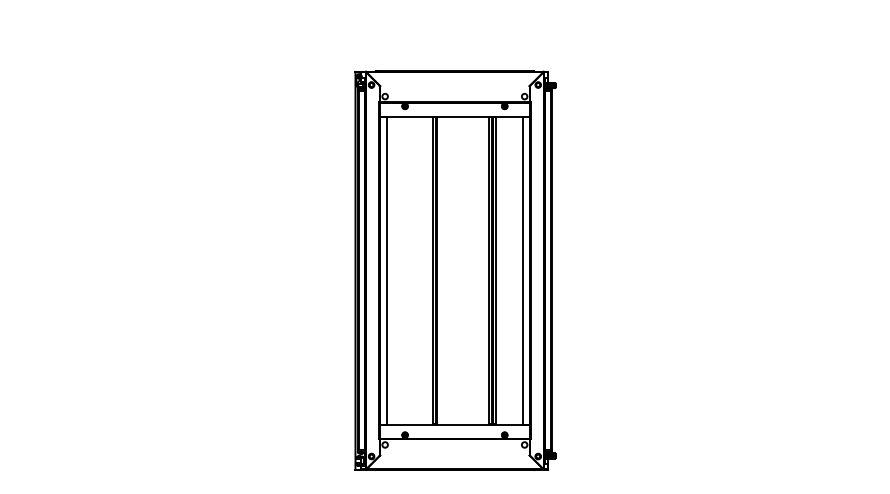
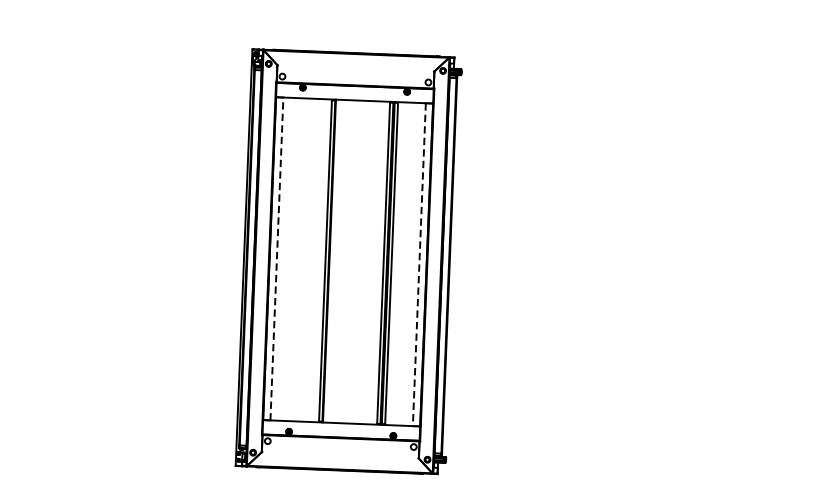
line: (386, 270) -> (276, 258), solid -> dashed
line: (522, 271) -> (418, 265), solid -> dashed

